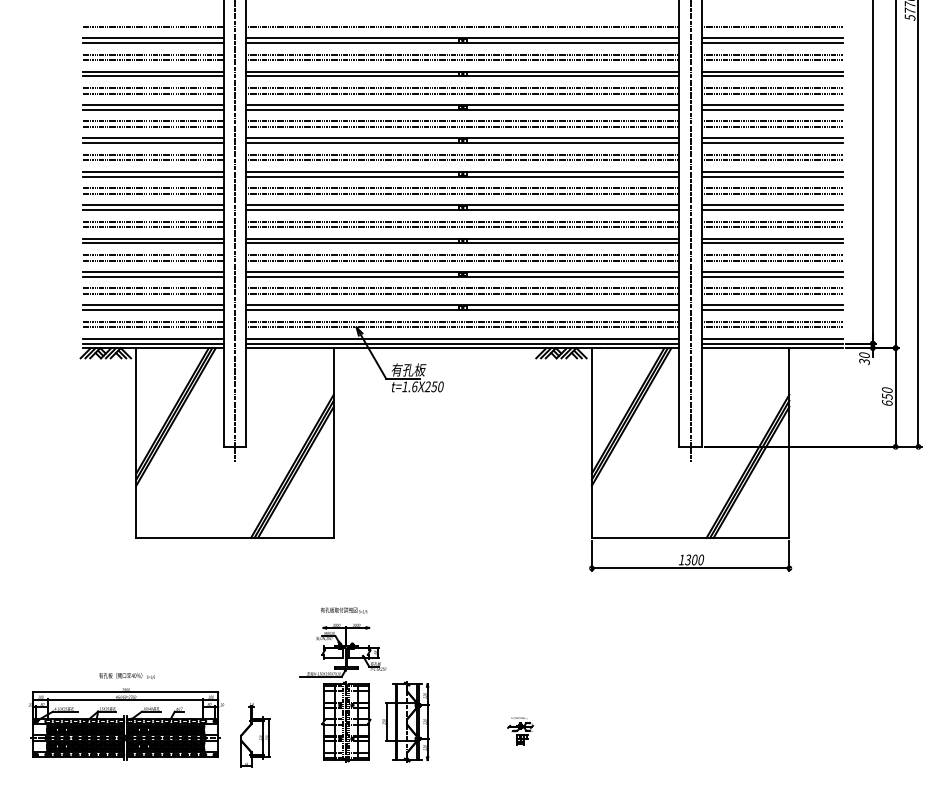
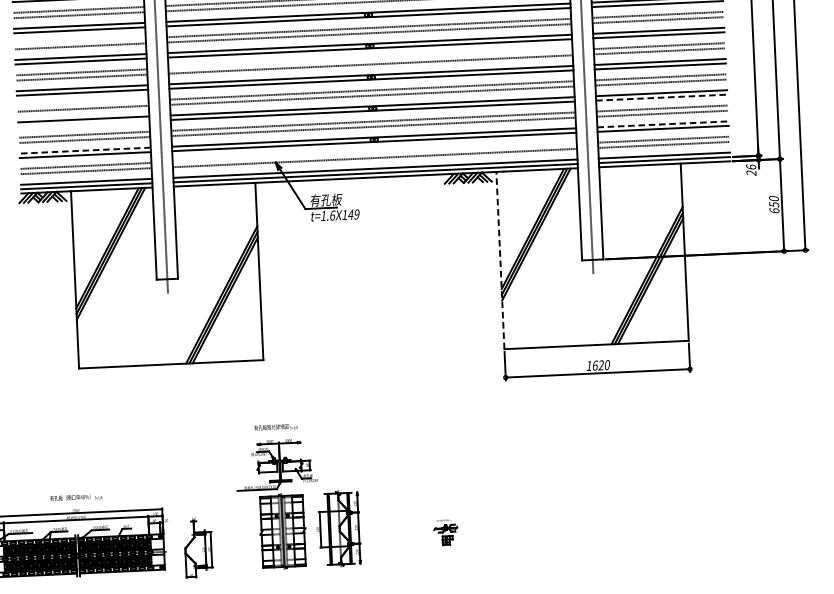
line: (153, 188) -> (80, 41), removed
line: (462, 221) -> (370, 59), removed
line: (153, 254) -> (83, 103), removed
line: (153, 276) -> (84, 123), removed
line: (772, 276) -> (661, 97), solid -> dashed
line: (152, 305) -> (84, 150), solid -> dashed
line: (772, 305) -> (663, 124), solid -> dashed
line: (462, 321) -> (374, 152), removed
text: (864, 358) -> (751, 170), 30 -> 26
text: (433, 386) -> (350, 214), t=1.6X250 -> t=1.6X149
line: (591, 443) -> (500, 260), solid -> dashed
text: (691, 559) -> (598, 365), 1300 -> 1620

